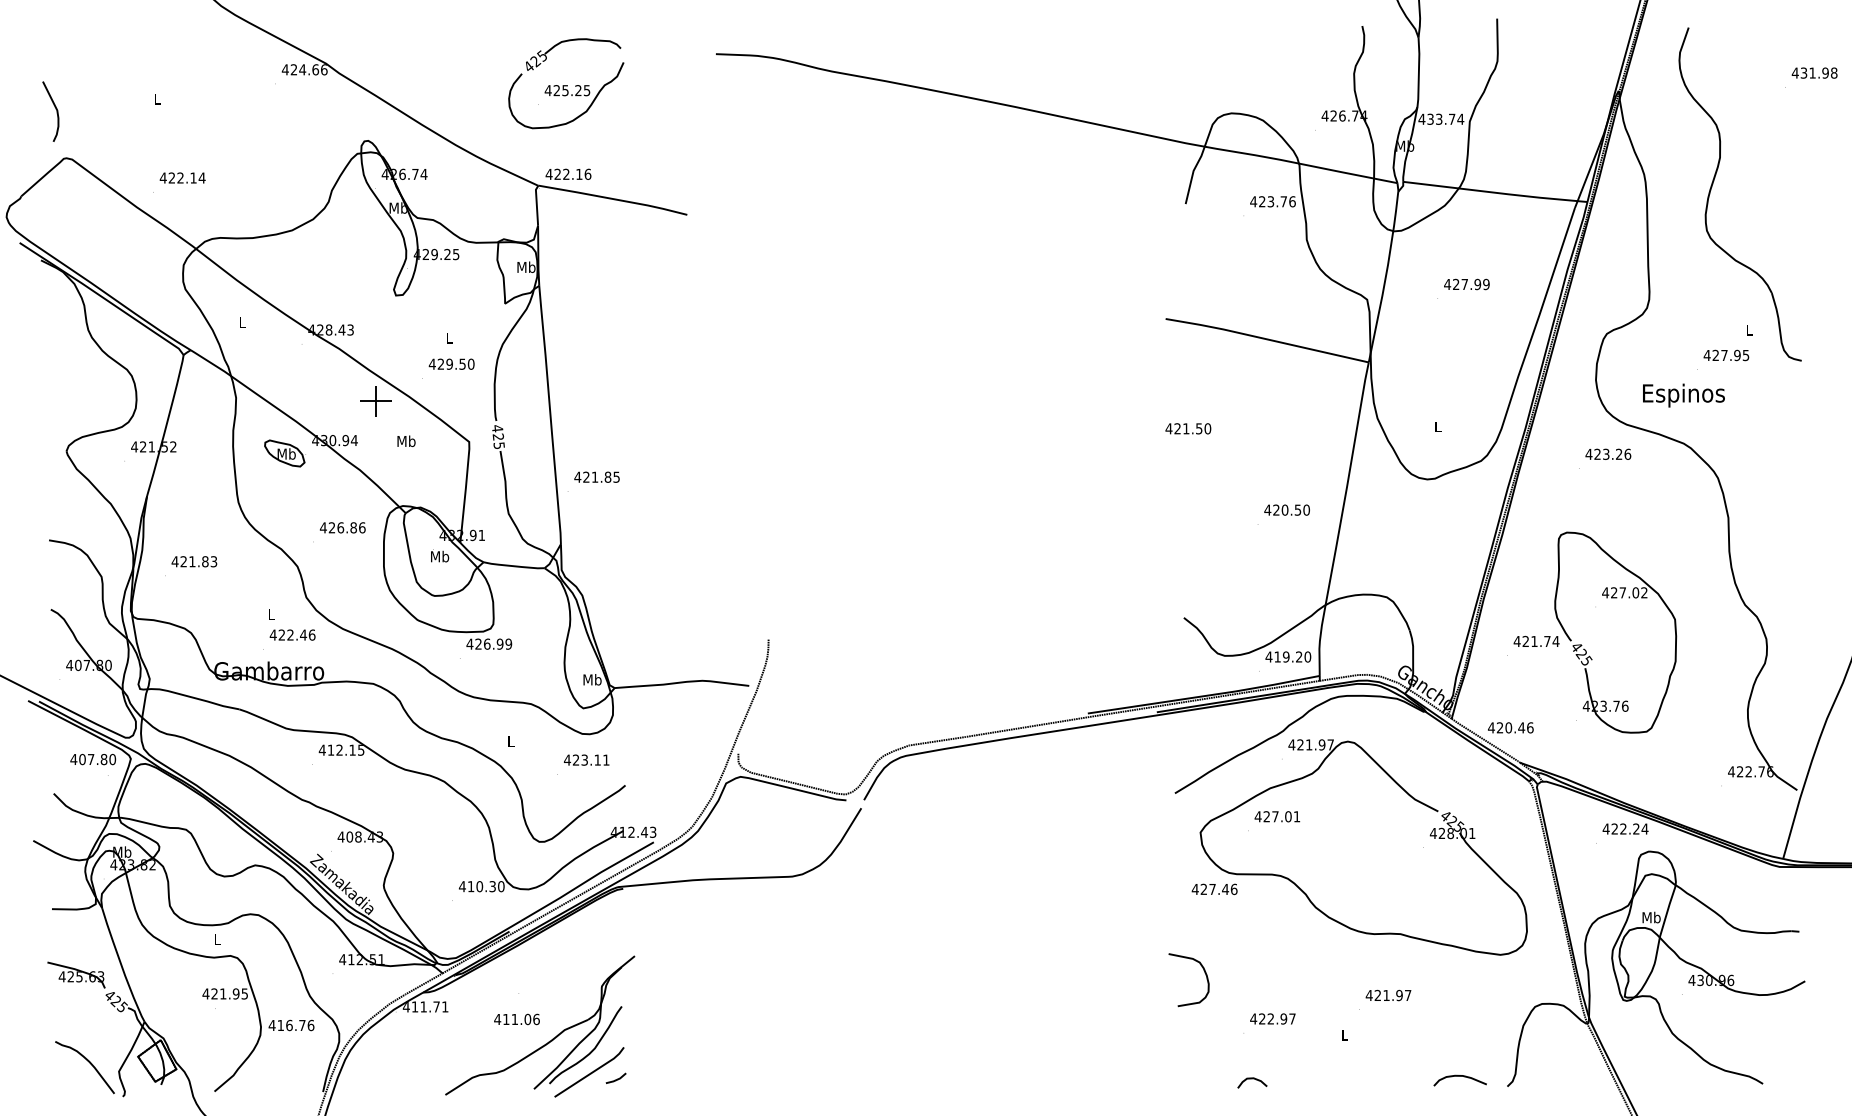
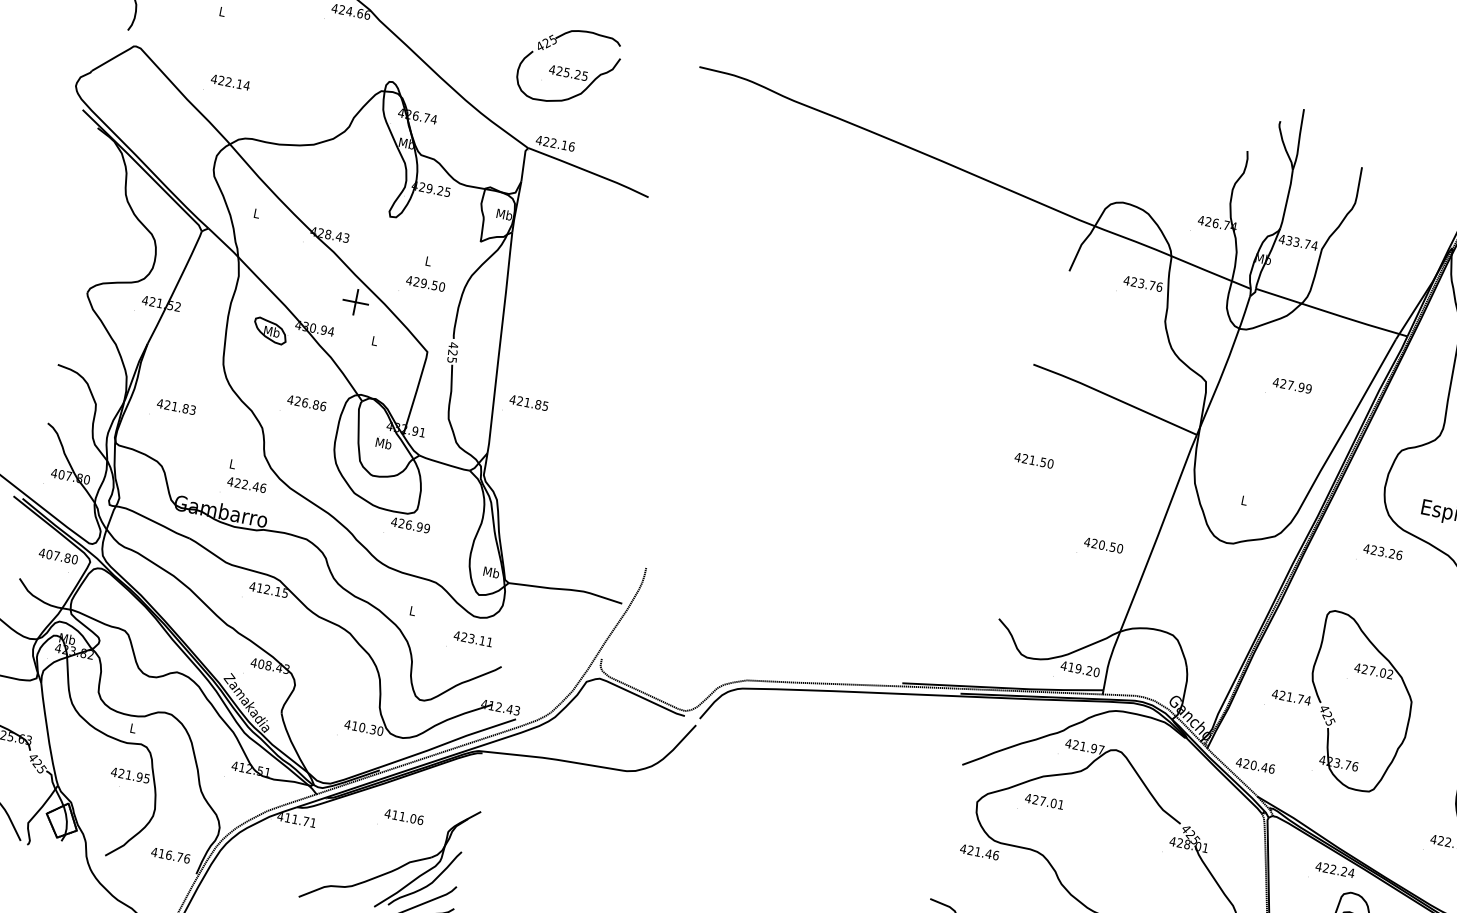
text: (406, 441) -> (374, 341), Mb -> L
text: (1212, 889) -> (977, 851), 427.46 -> 421.46
text: (516, 1019) -> (403, 816), moved
text: (291, 1025) -> (170, 855), moved

